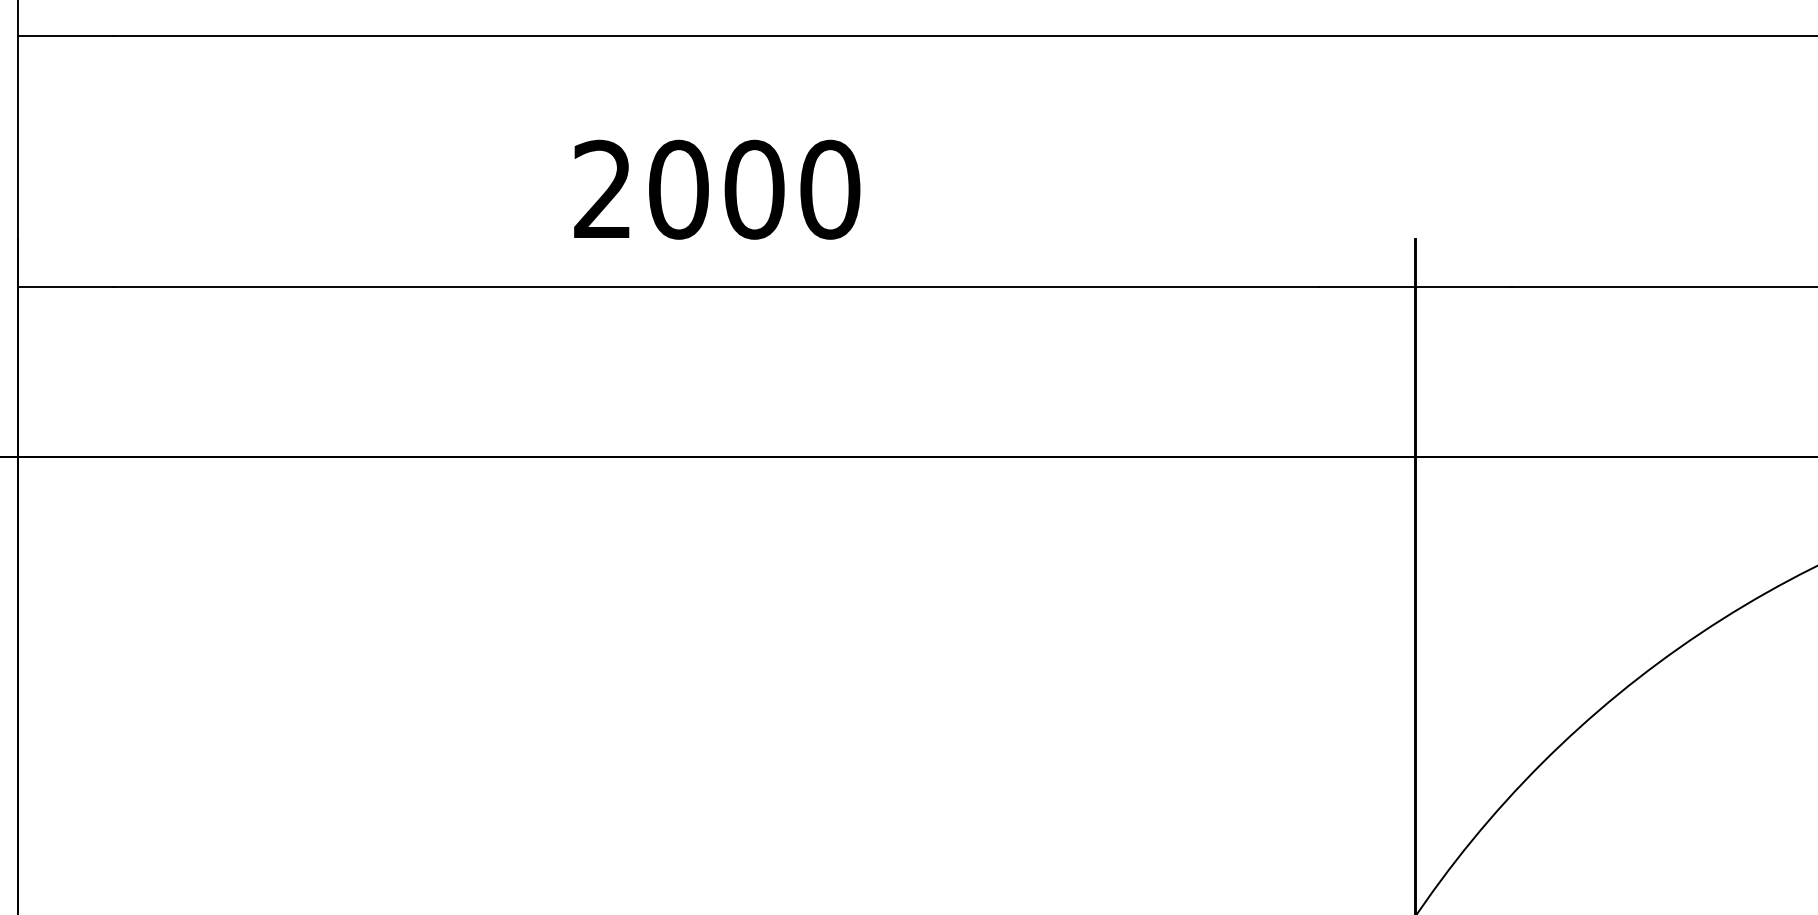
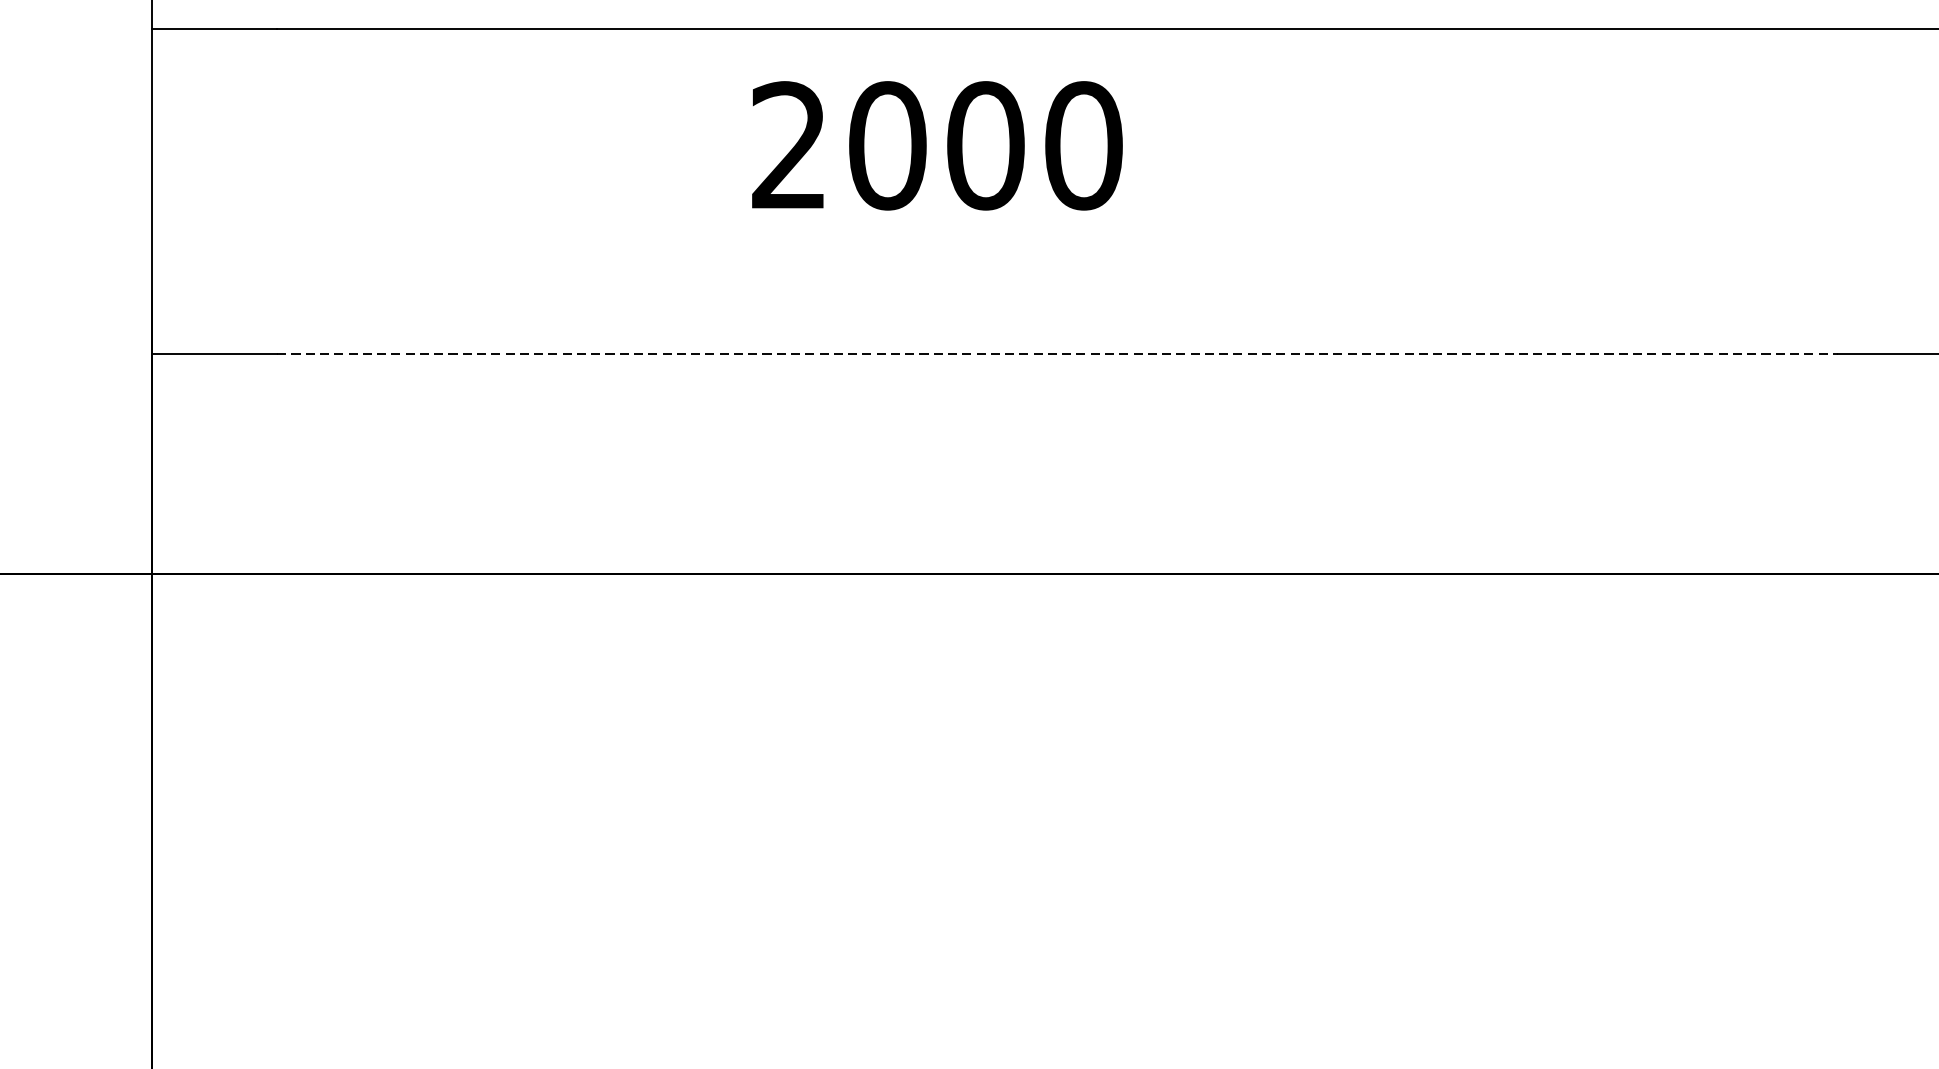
text: (717, 189) -> (937, 145), moved
line: (717, 287) -> (1058, 354), solid -> dashed

